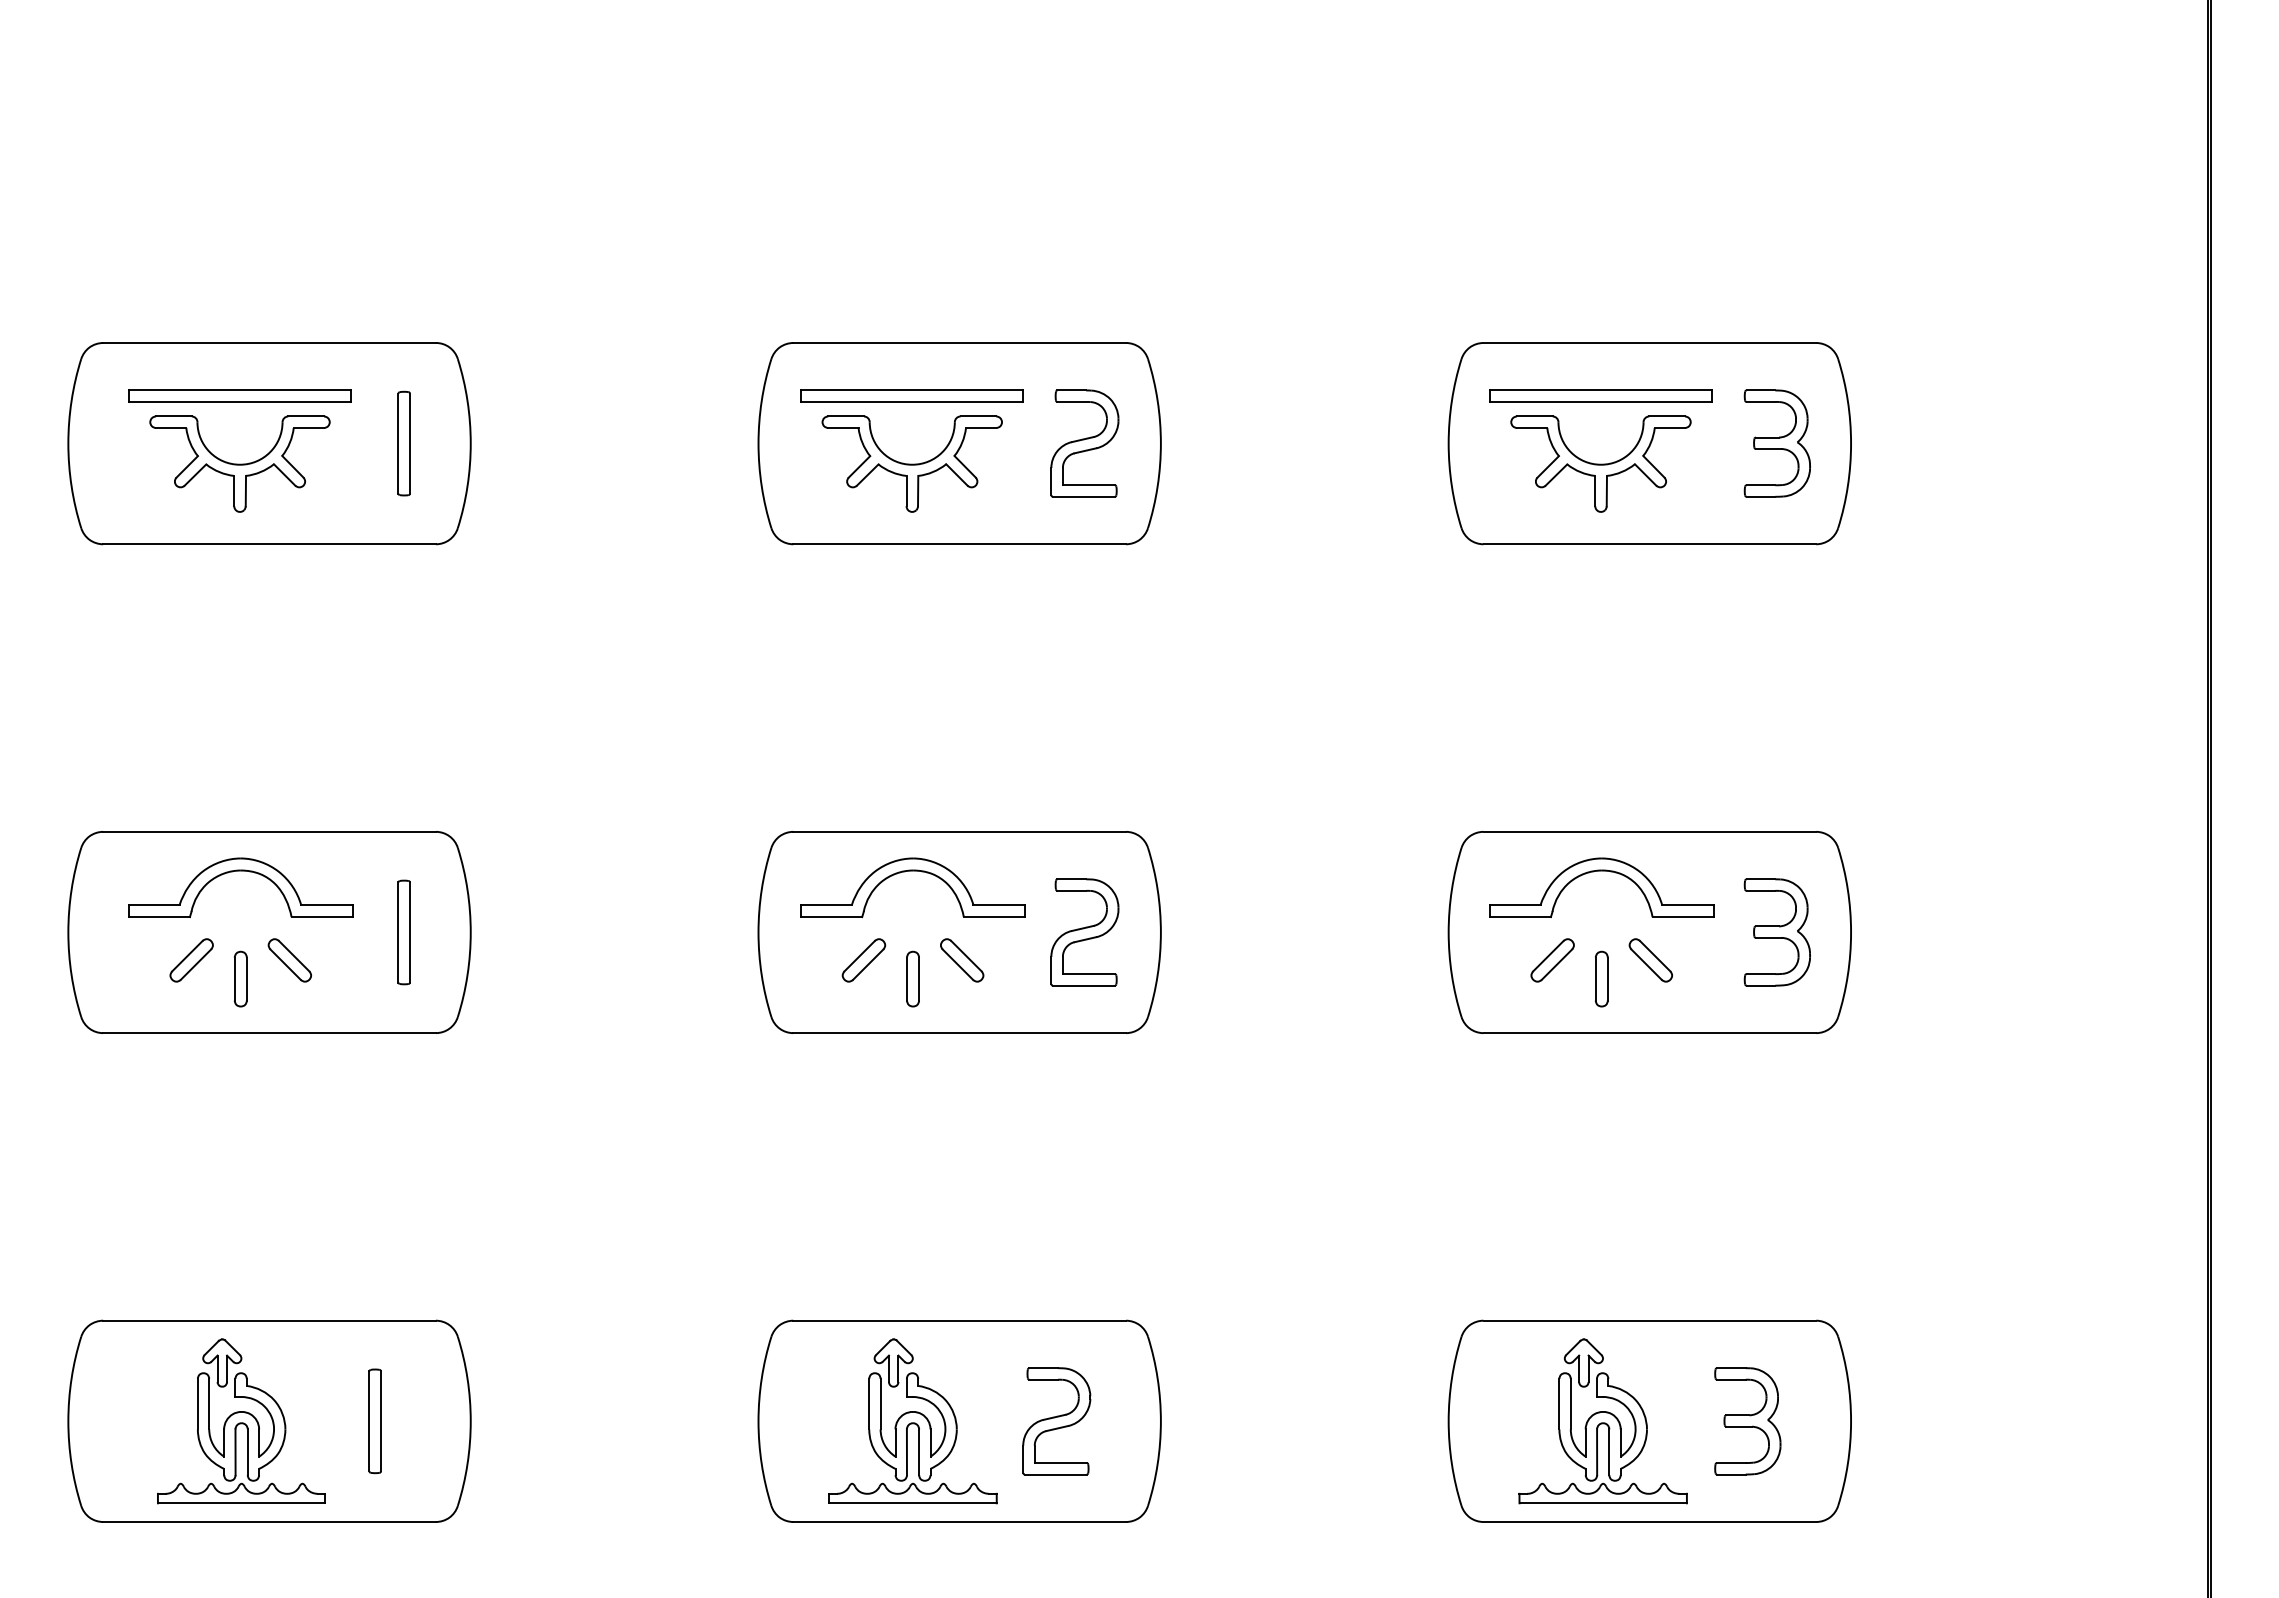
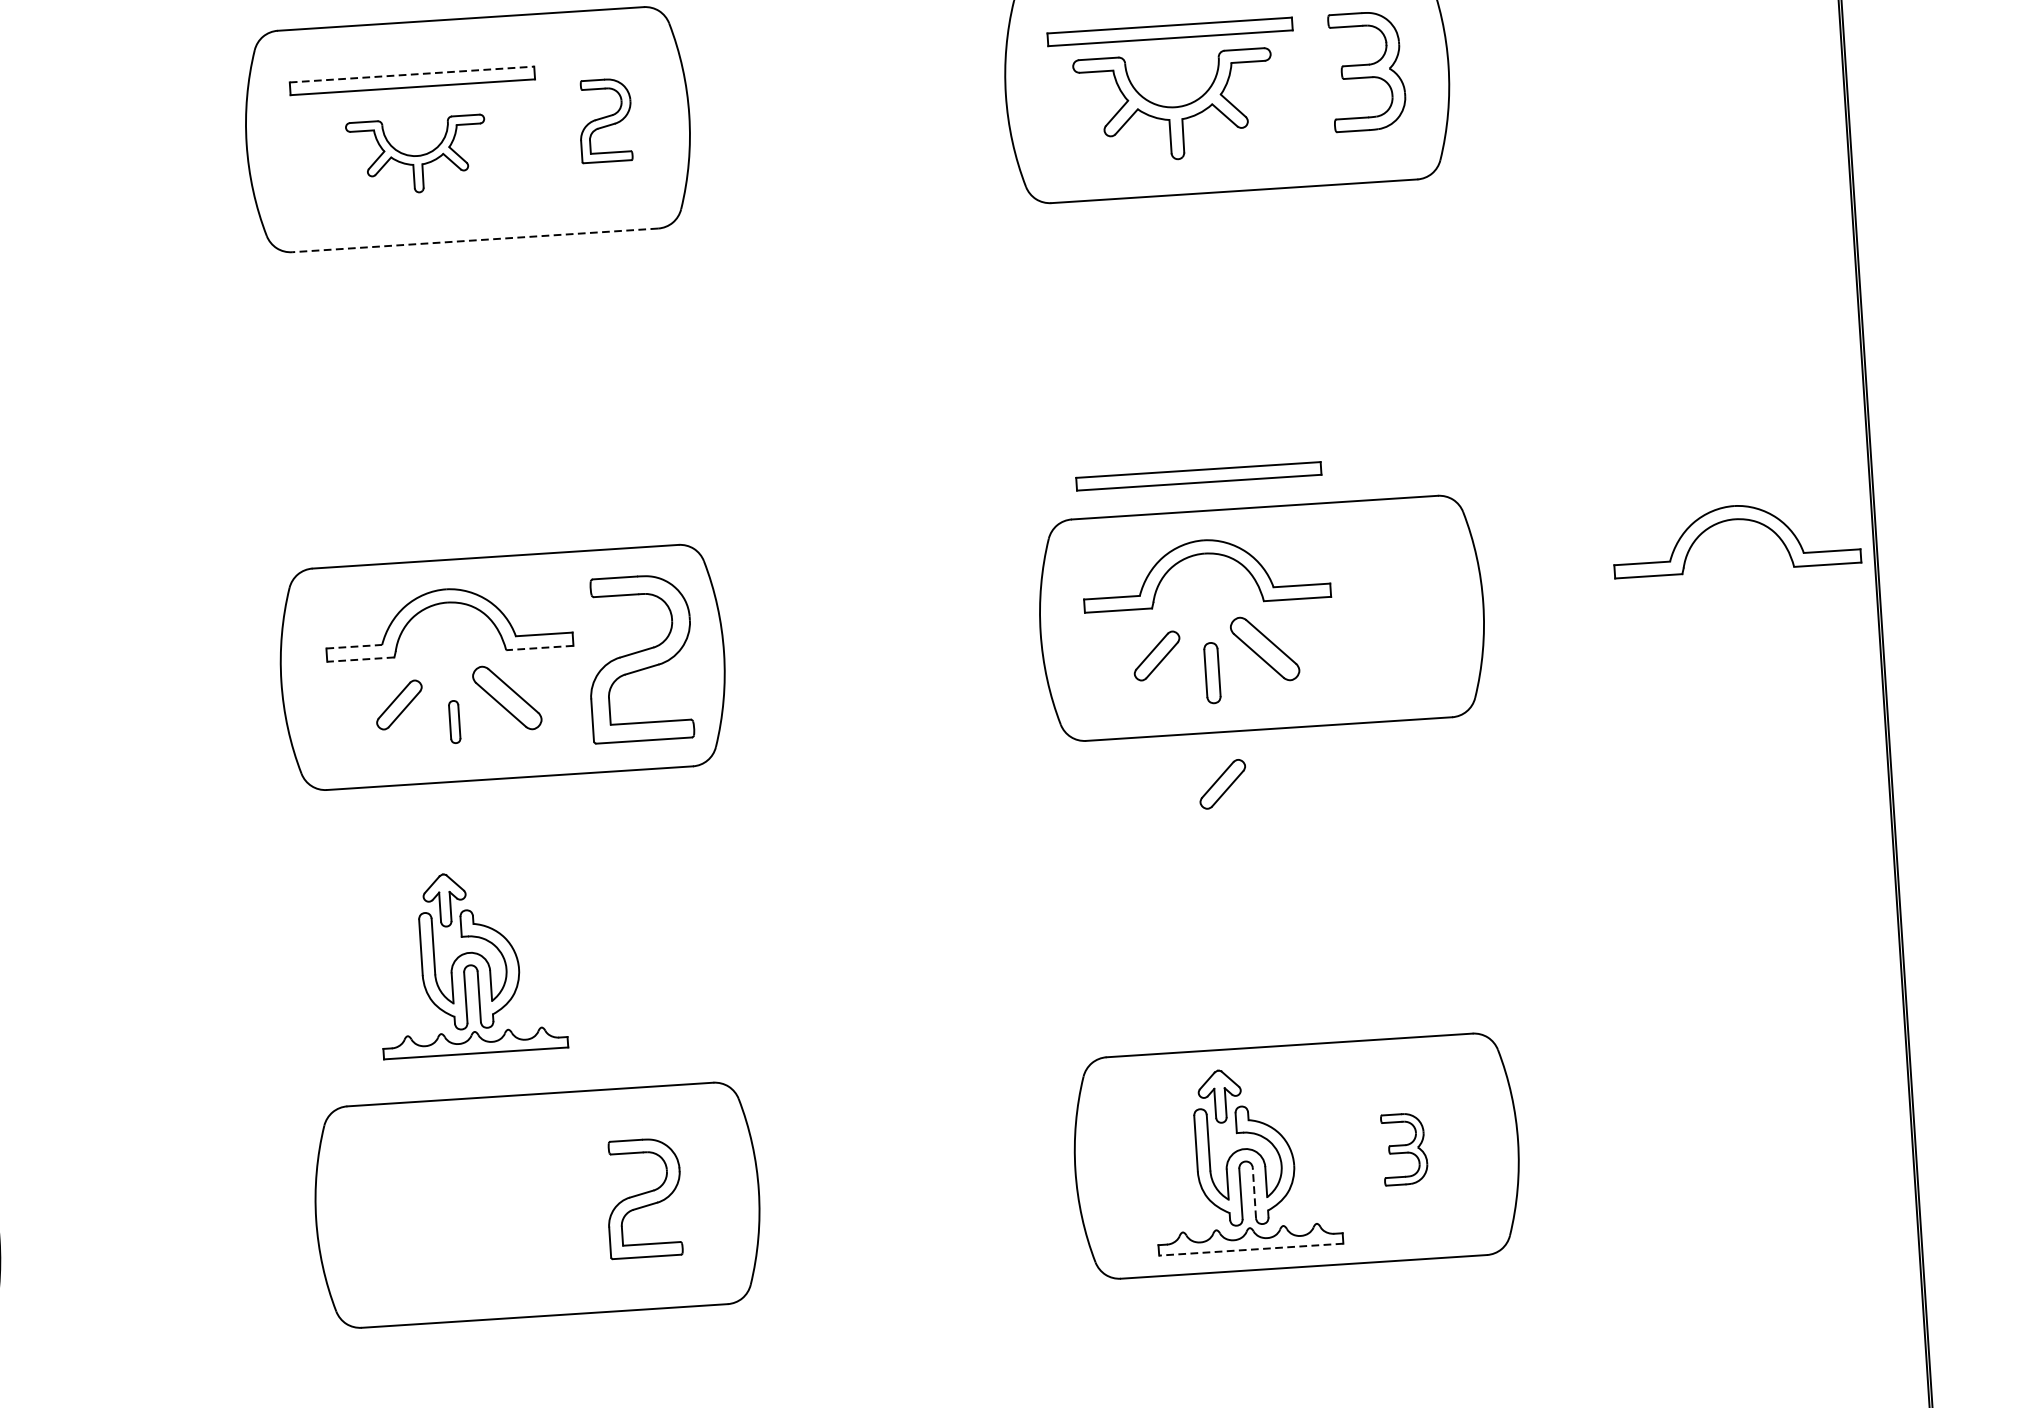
line: (912, 390) -> (412, 74), solid -> dashed
part: (1084, 443) -> (605, 120), size x0.7
part: (911, 463) -> (416, 154), size x0.7
line: (959, 544) -> (474, 240), solid -> dashed
part: (1600, 799) -> (1198, 475), added
part: (2083, 871) -> (1734, 520), added
line: (827, 905) -> (355, 647), solid -> dashed
line: (831, 917) -> (360, 660), solid -> dashed
line: (994, 917) -> (539, 648), solid -> dashed
part: (1084, 932) -> (640, 658), size x1.4
part: (1776, 932) -> (1401, 609), removed
part: (962, 960) -> (507, 698), size x1.4
part: (1650, 960) -> (1264, 649), size x1.4
part: (912, 978) -> (454, 721), size x0.7
part: (1604, 1080) -> (1222, 784), added
part: (912, 1421) -> (469, 963), moved
part: (1747, 1421) -> (1404, 1149), size x0.6
line: (1609, 1452) -> (1254, 1193), solid -> dashed
line: (1603, 1503) -> (1251, 1249), solid -> dashed

